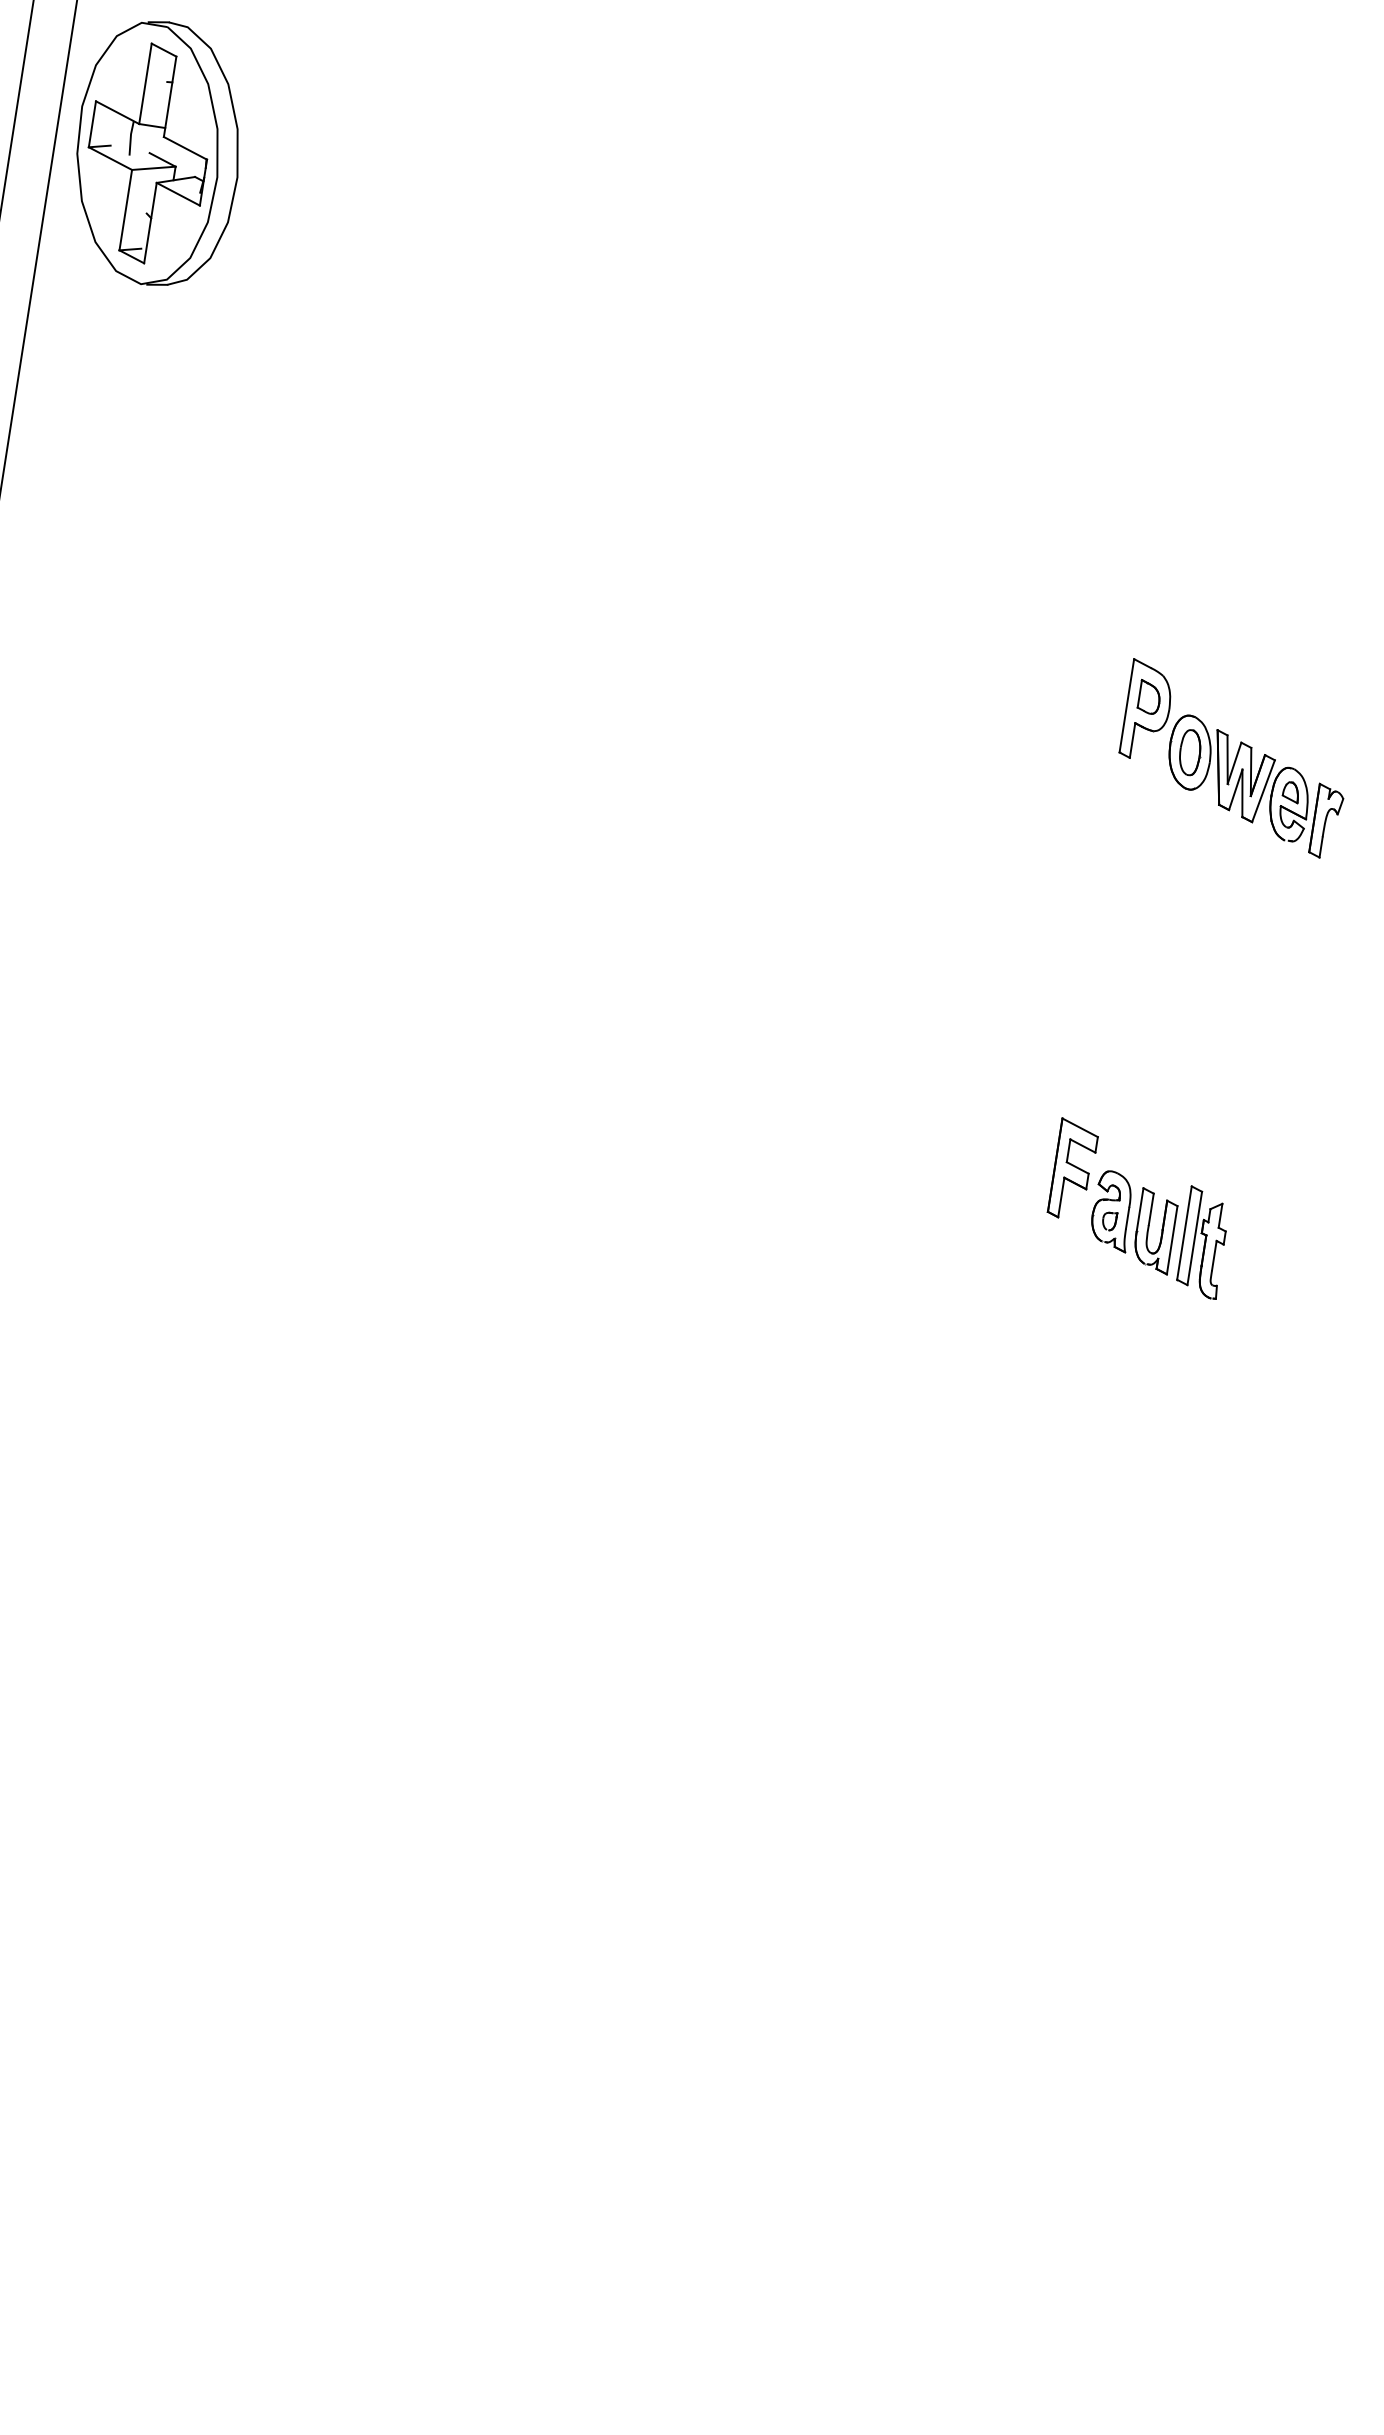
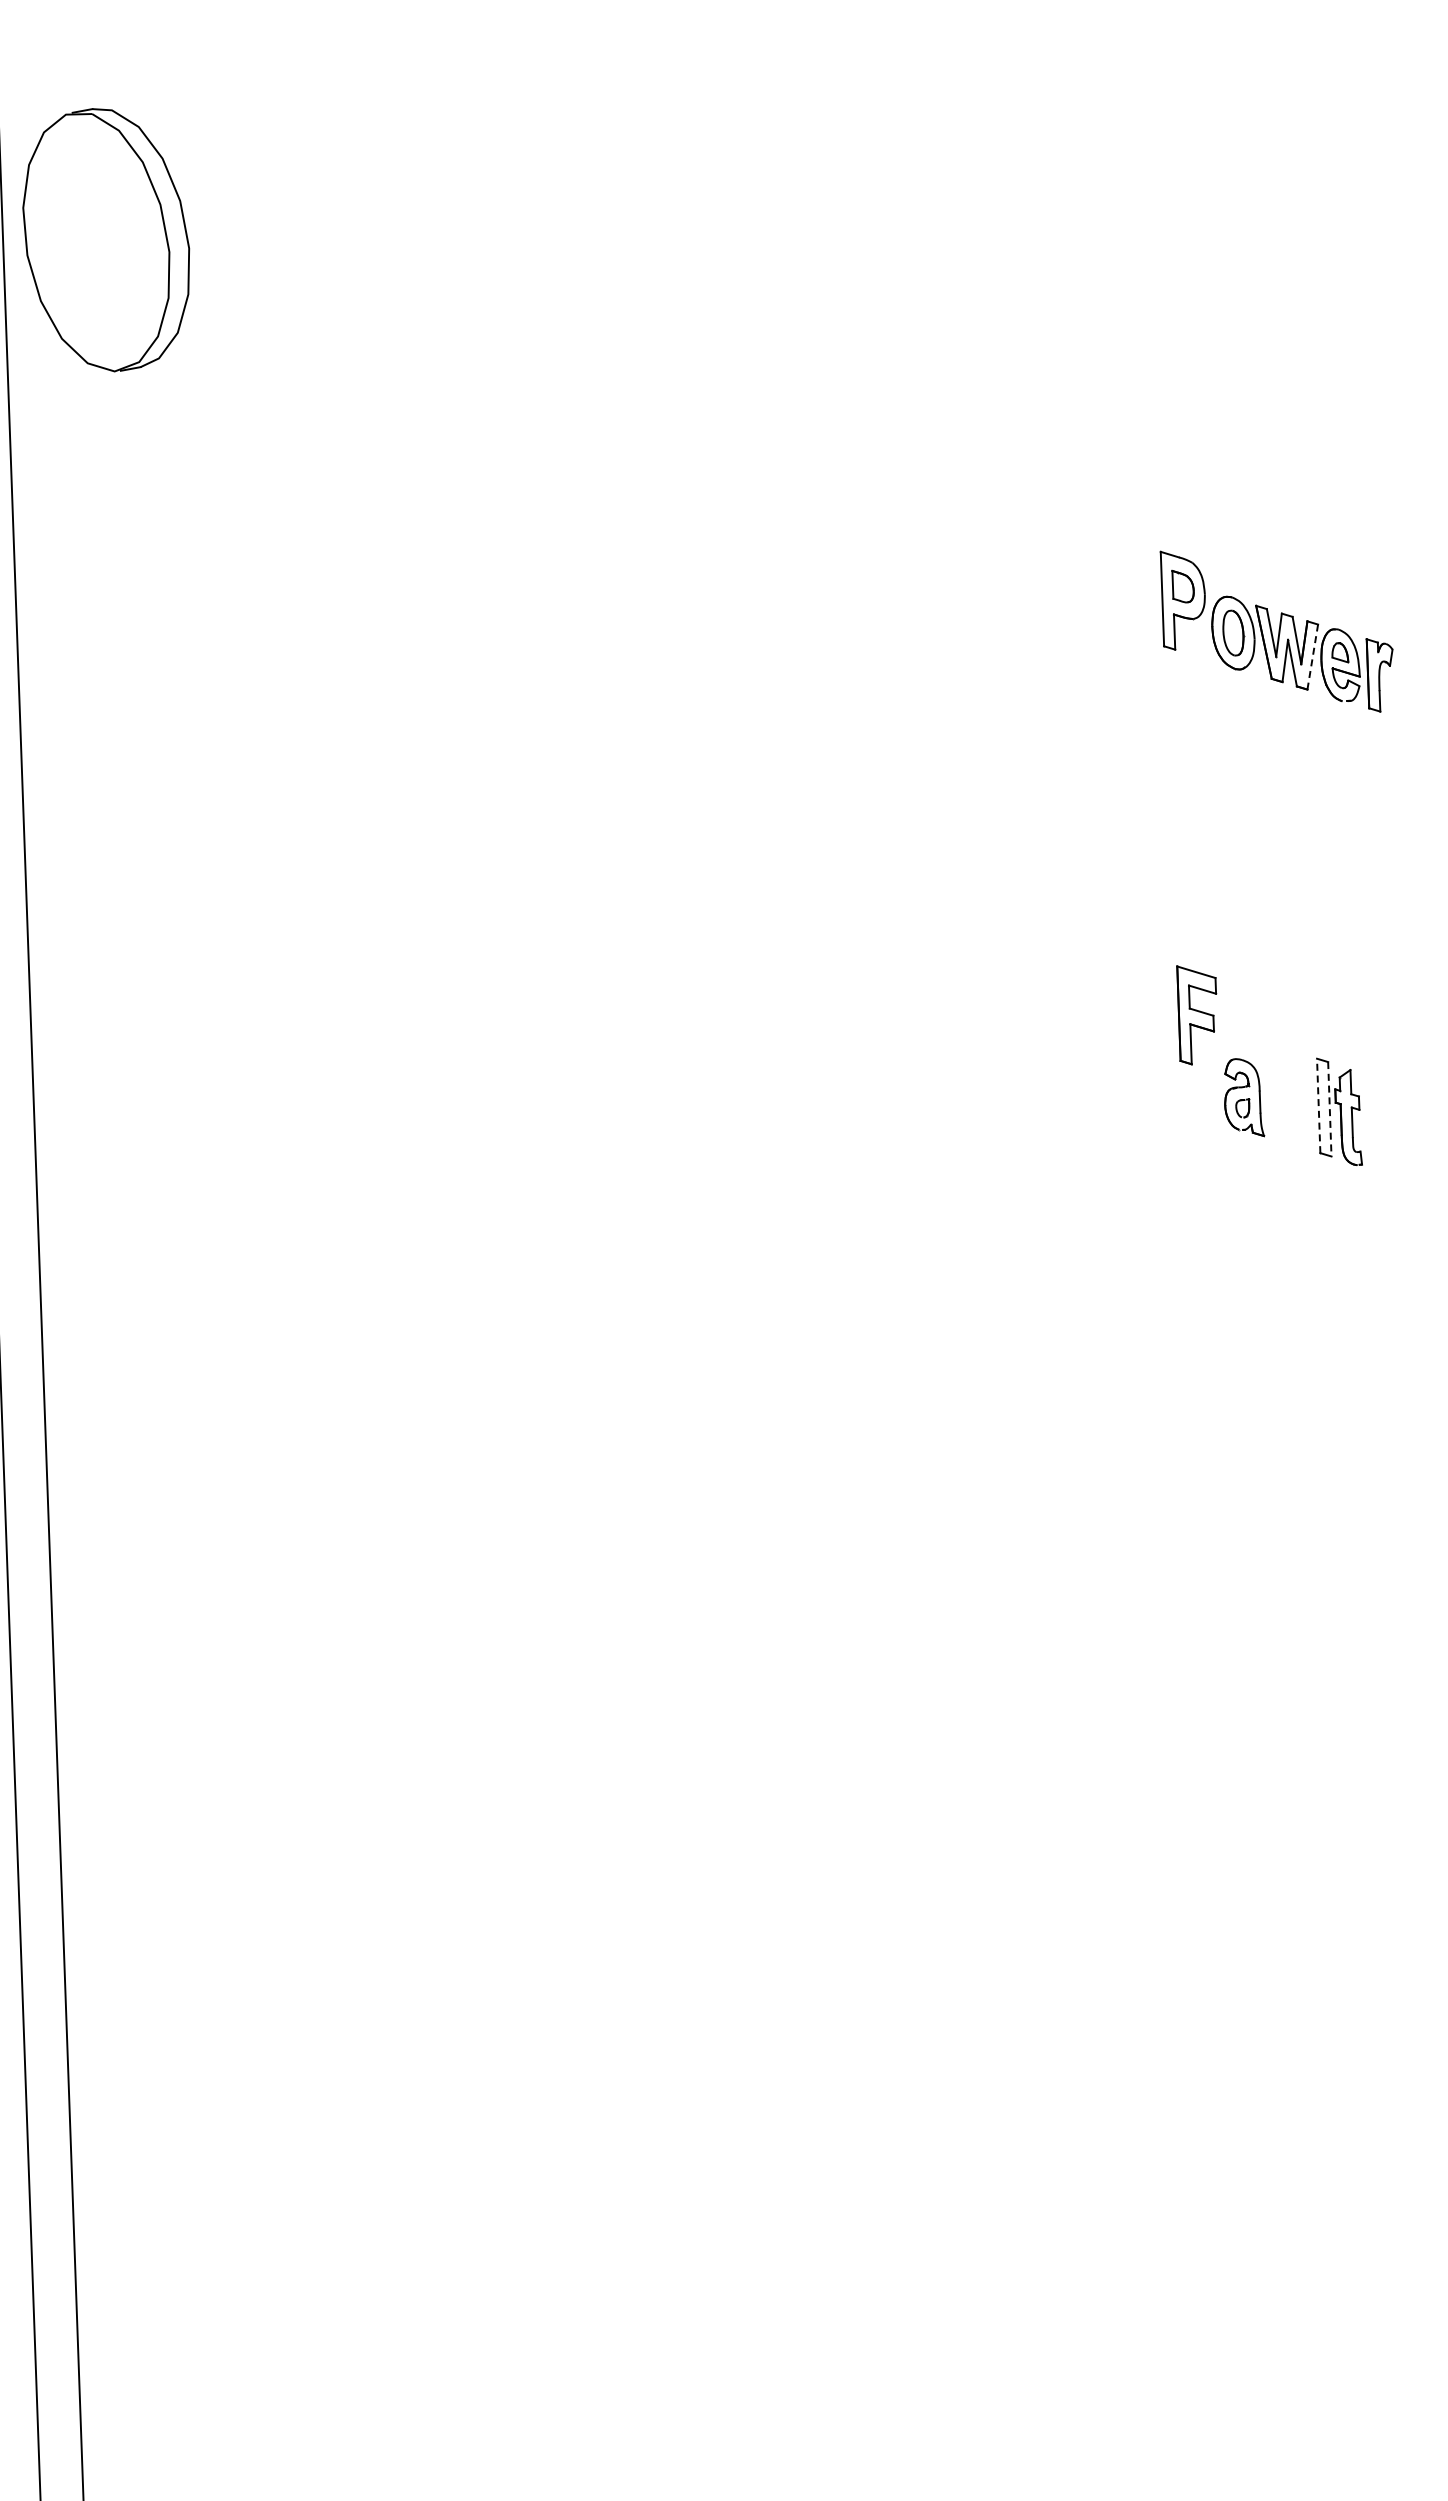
part: (147, 153) -> (96, 241), removed
line: (1263, 791) -> (1312, 657), solid -> dashed
part: (1072, 1170) -> (1196, 1015), moved
part: (1155, 1231) -> (1289, 1109), removed
line: (1184, 1232) -> (1318, 1105), solid -> dashed
line: (1194, 1238) -> (1329, 1109), solid -> dashed

